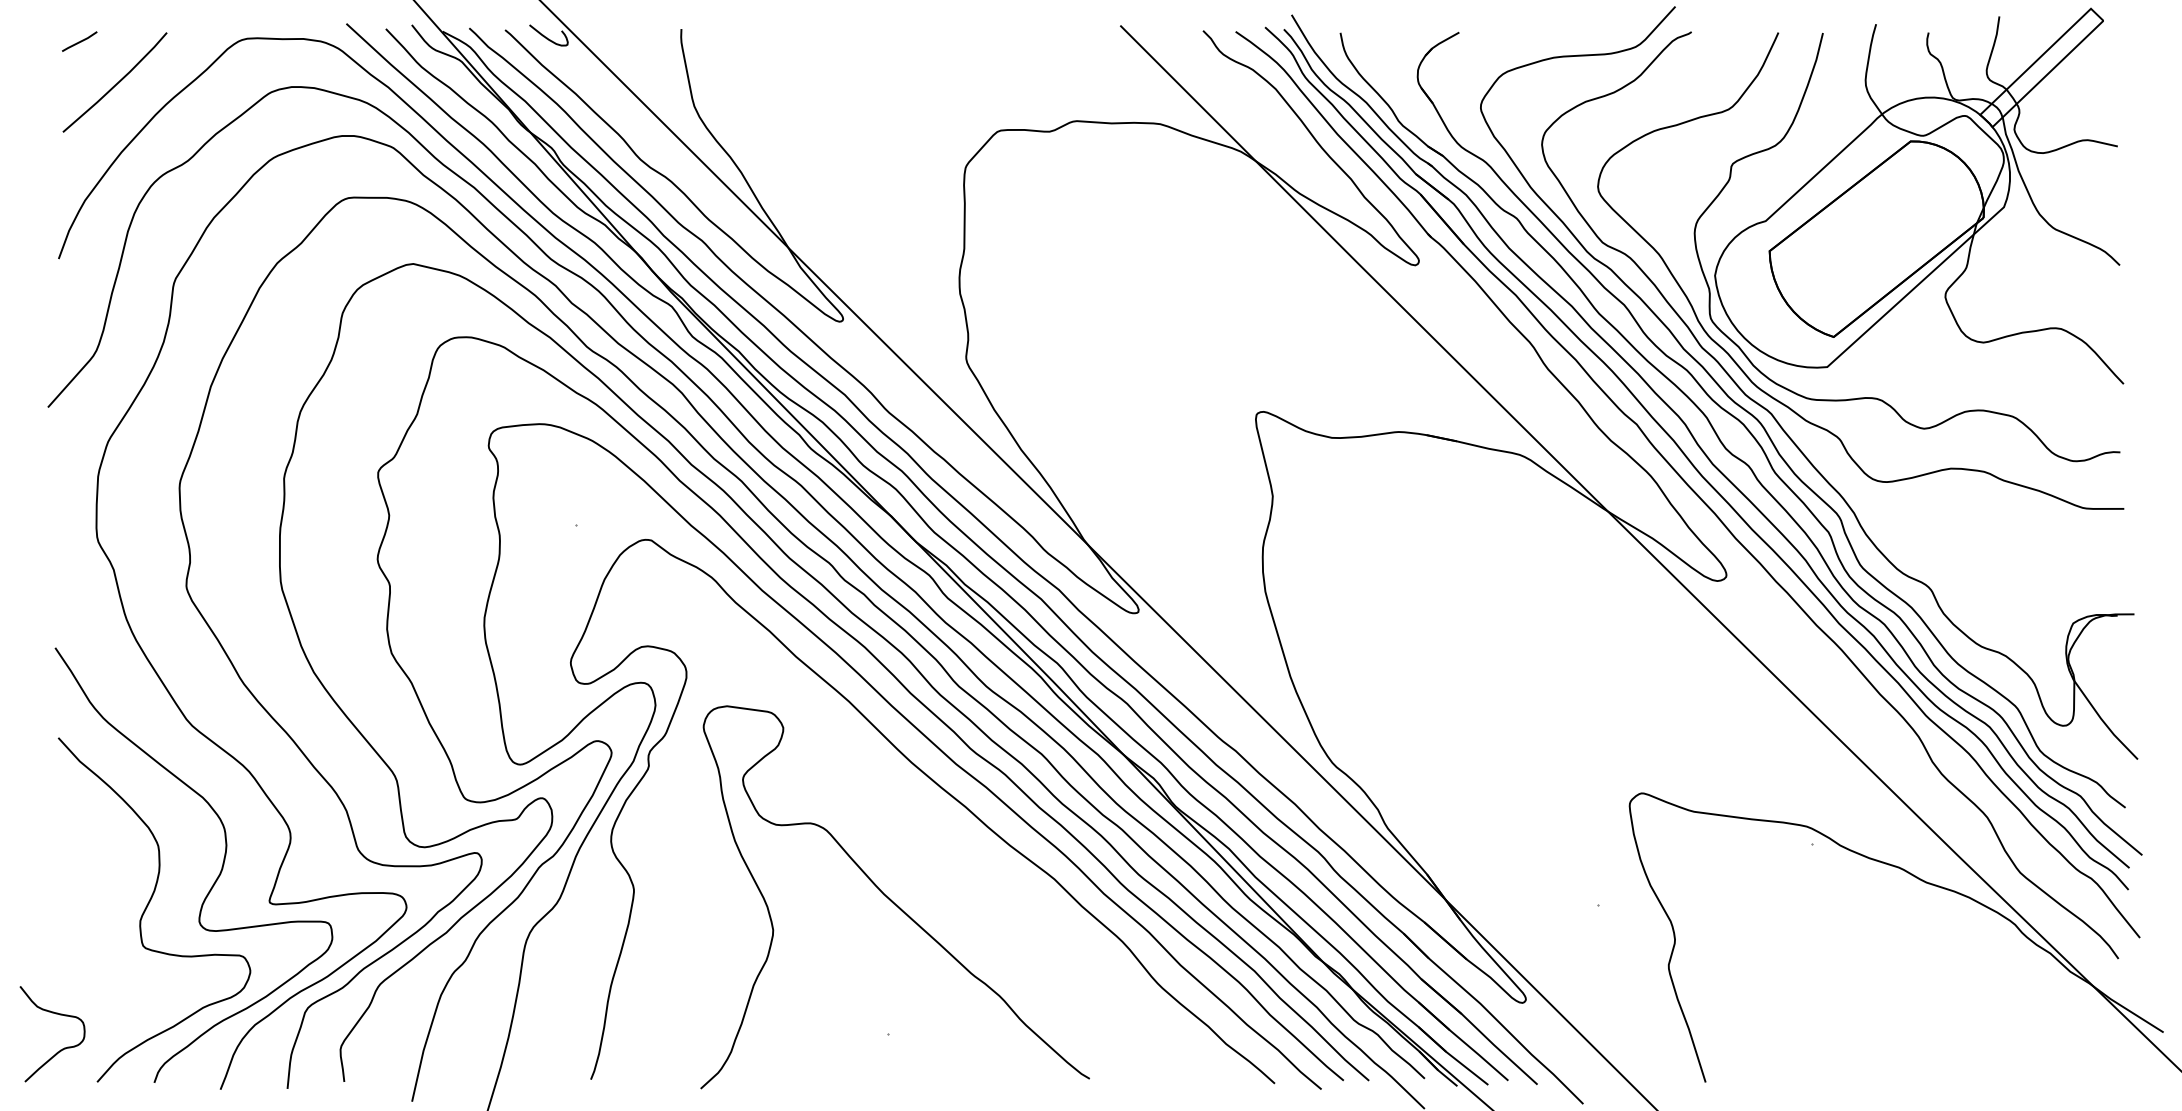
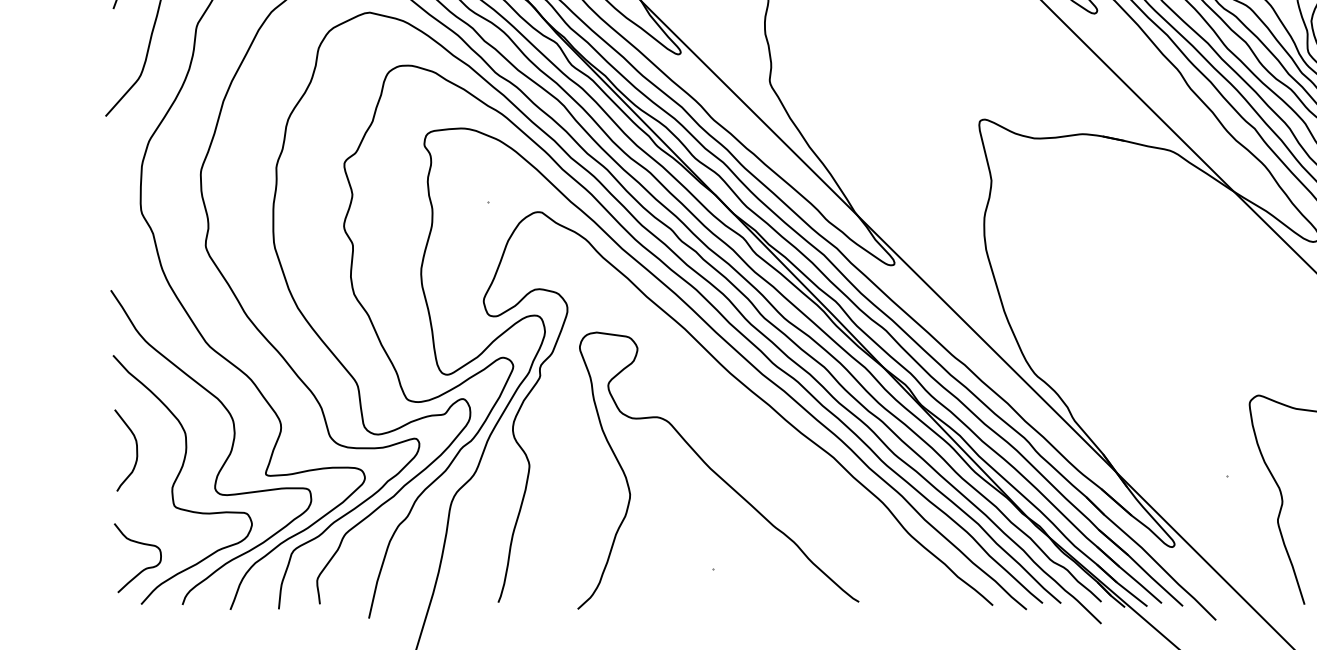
curve: (90, 869) -> (136, 450), added
curve: (60, 1049) -> (143, 569), moved

